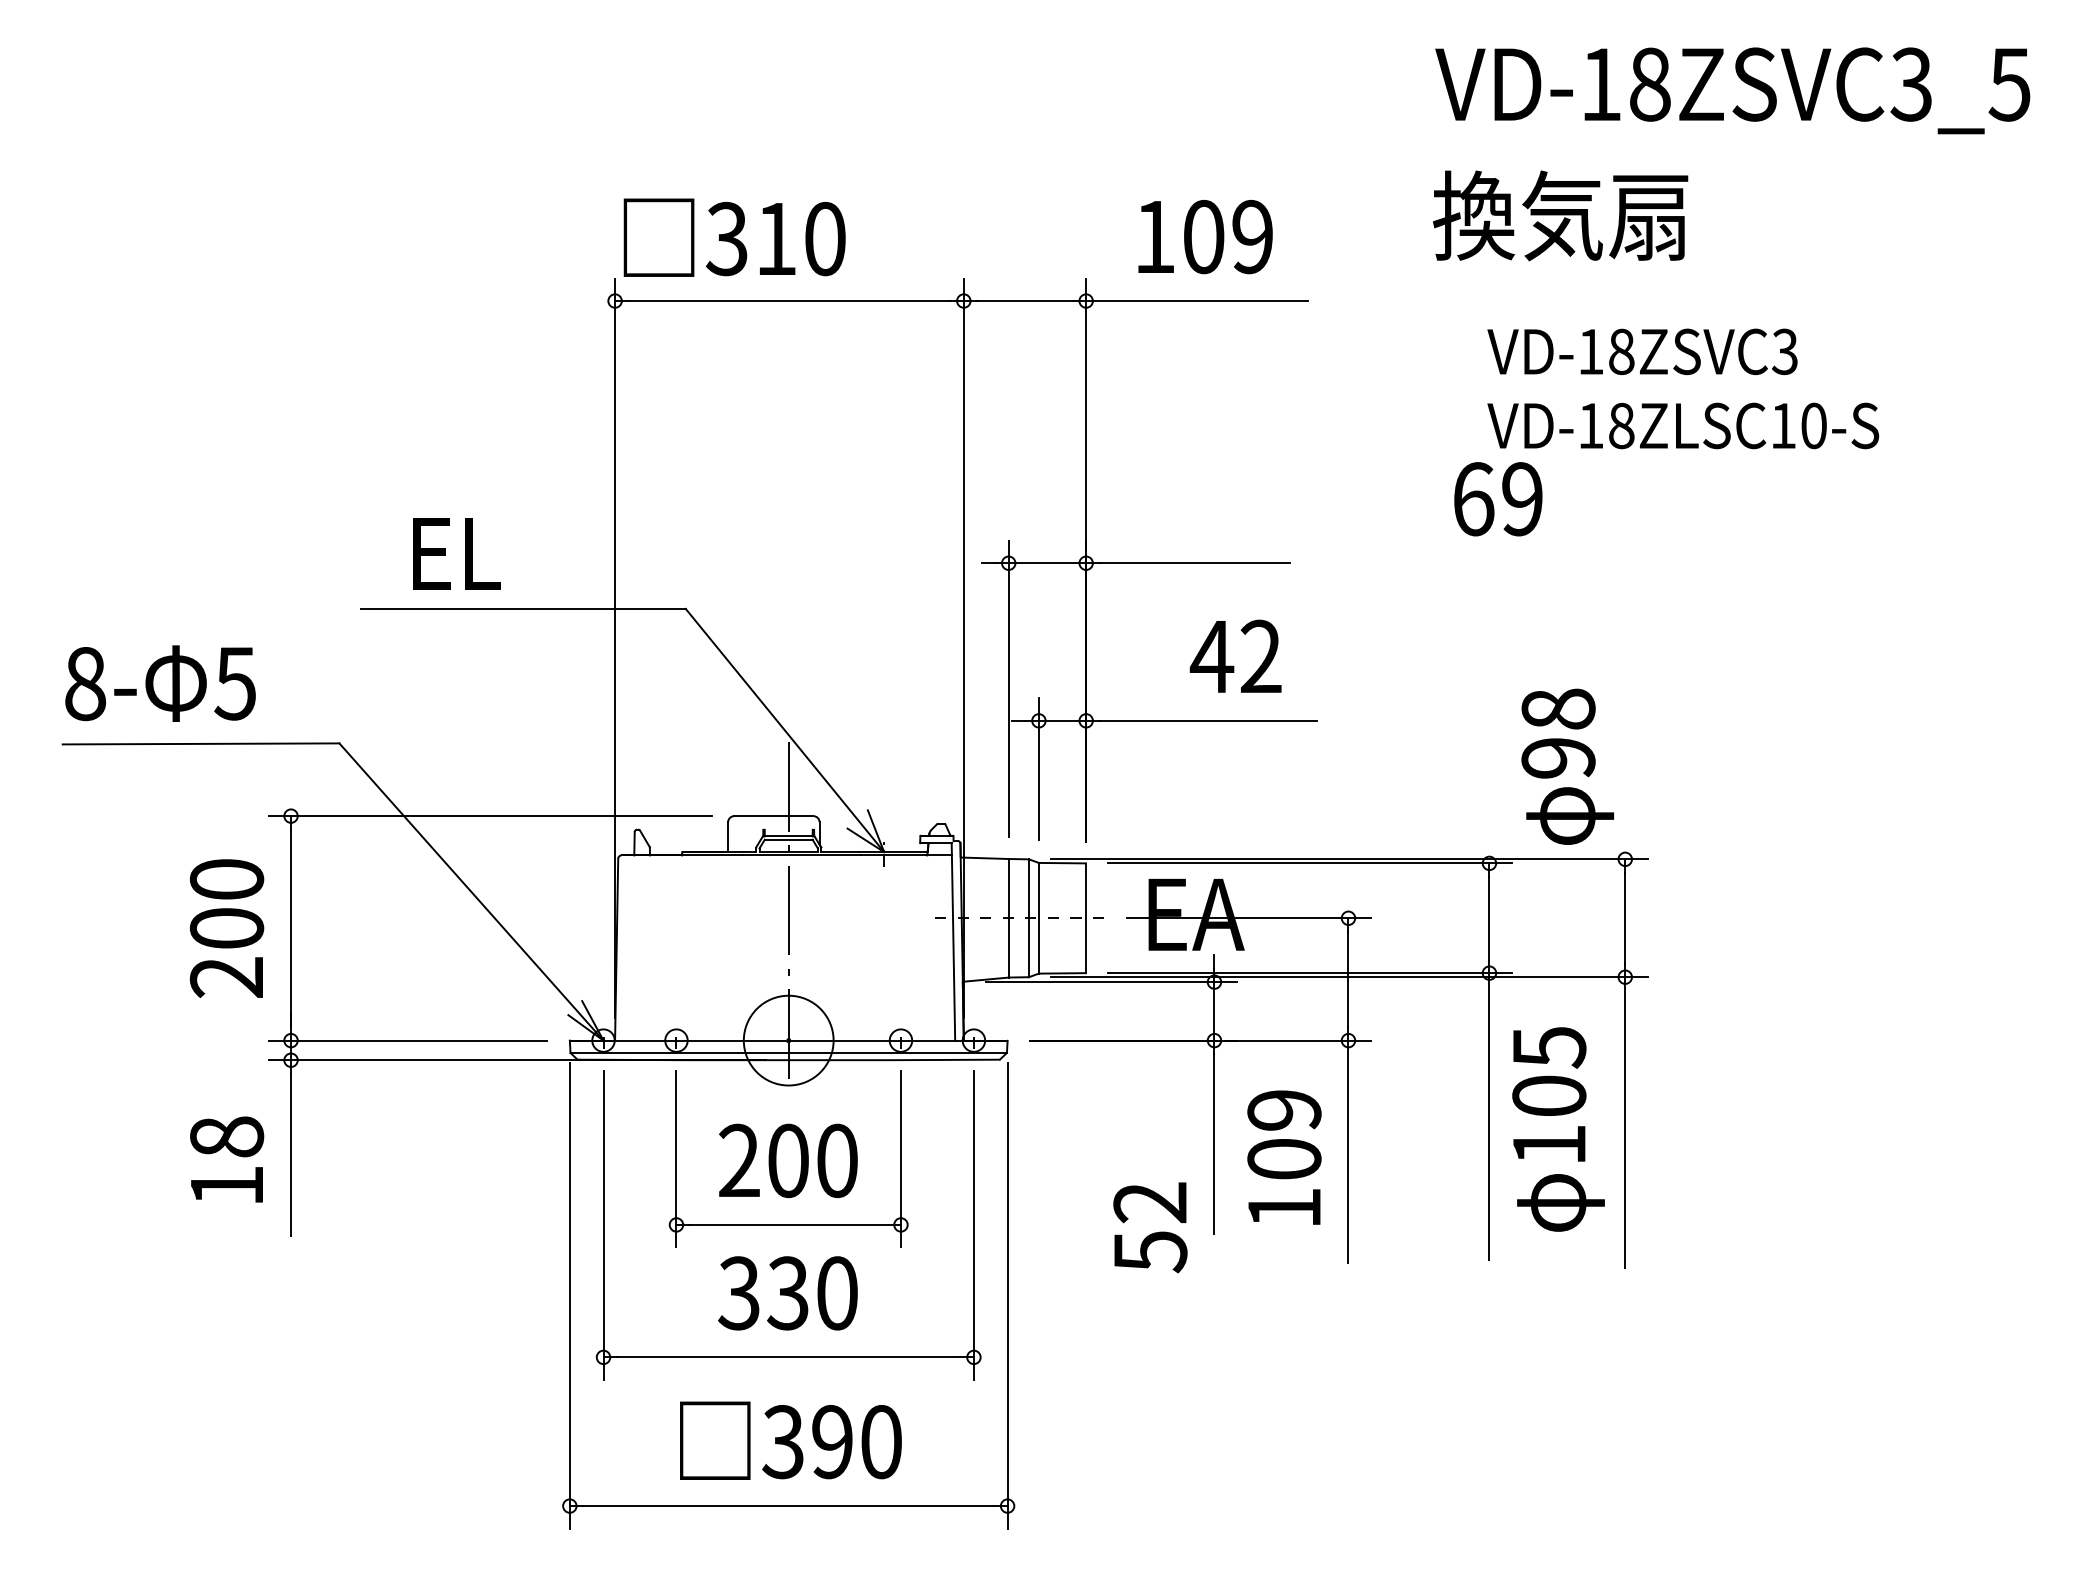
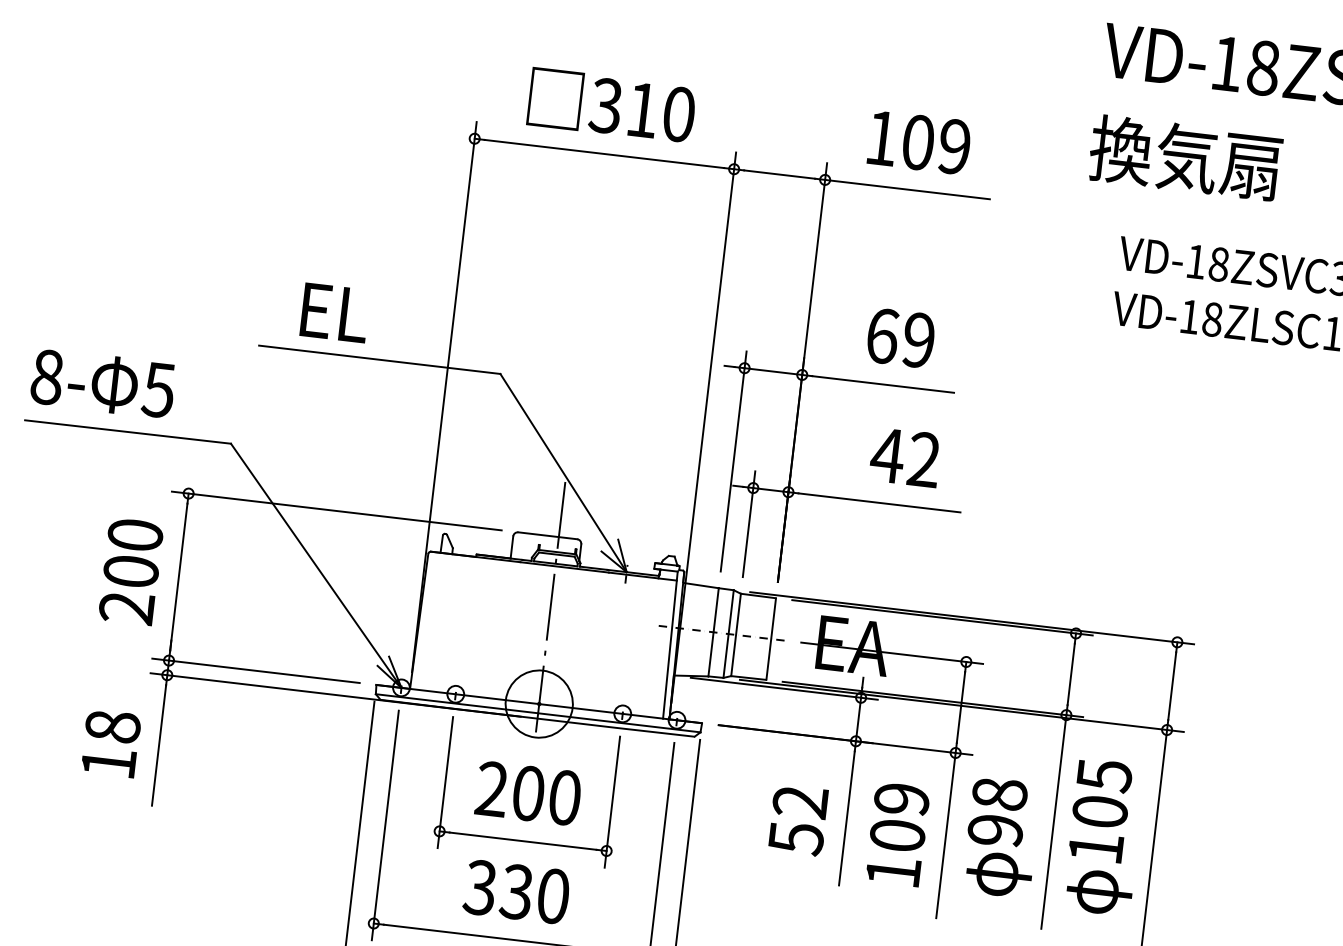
text: (734, 237) -> (611, 105), moved
text: (1498, 499) -> (901, 338), moved
text: (1567, 766) -> (1001, 837), moved
text: (1150, 1227) -> (798, 820), moved

